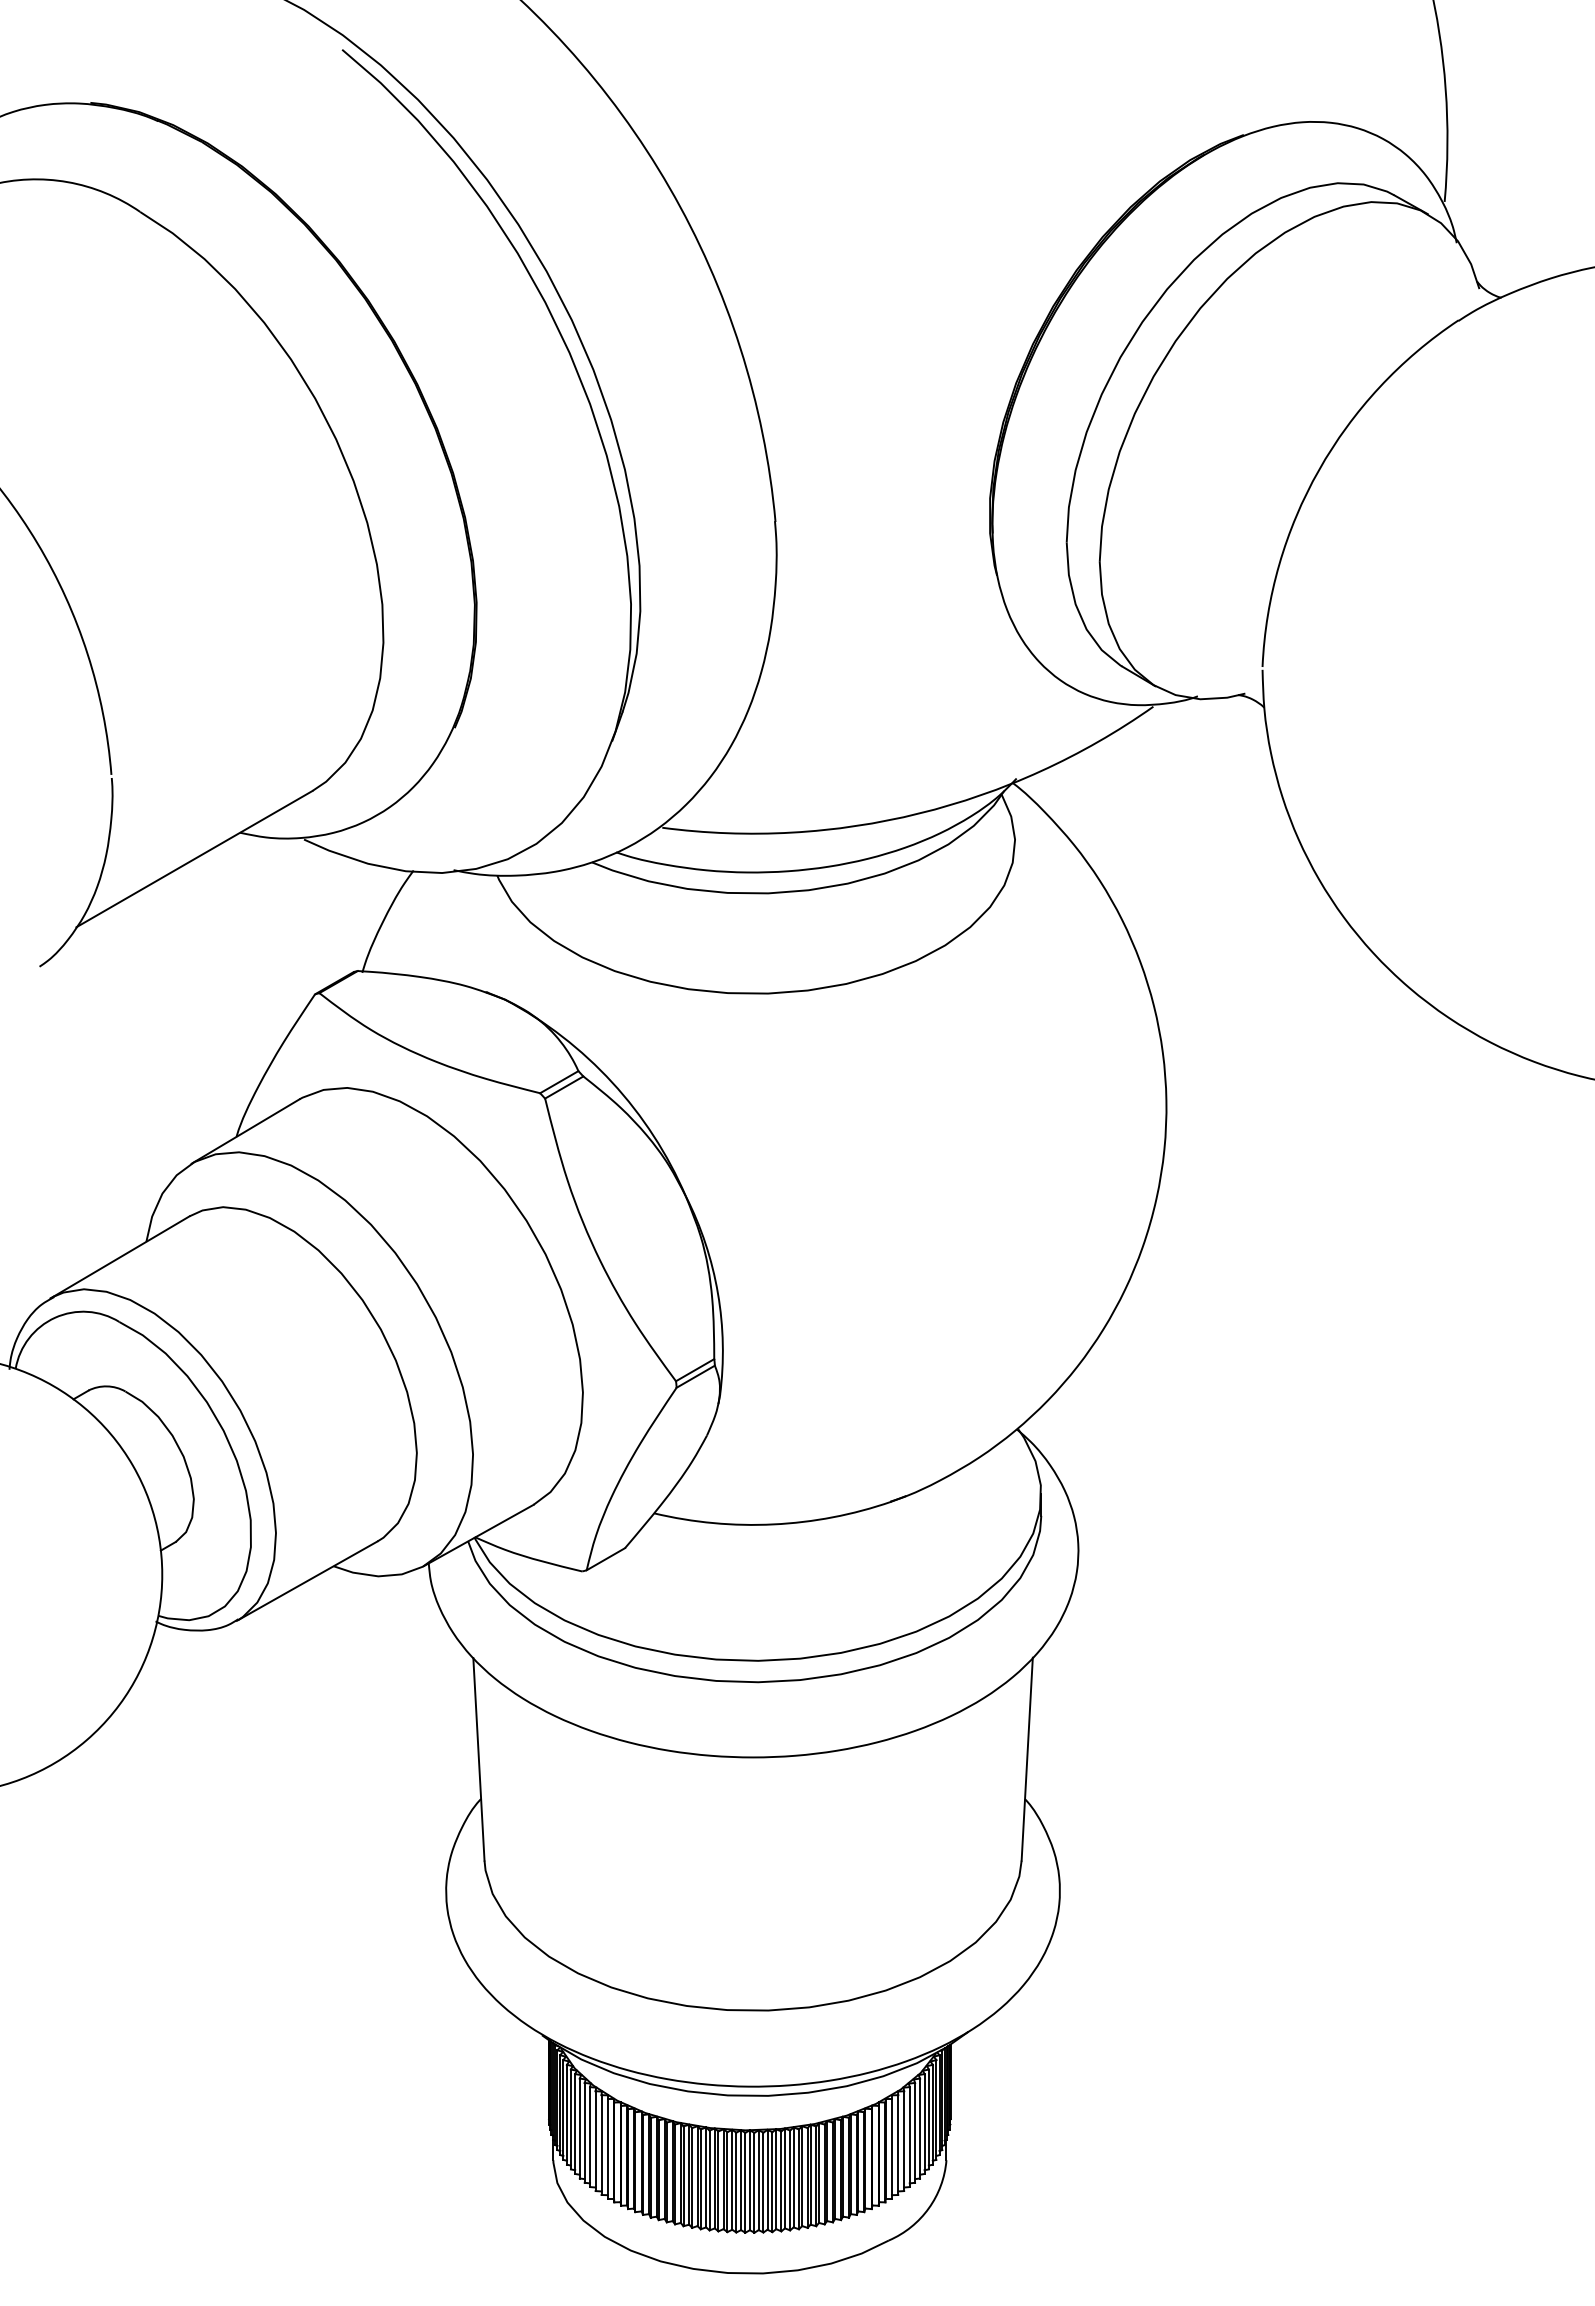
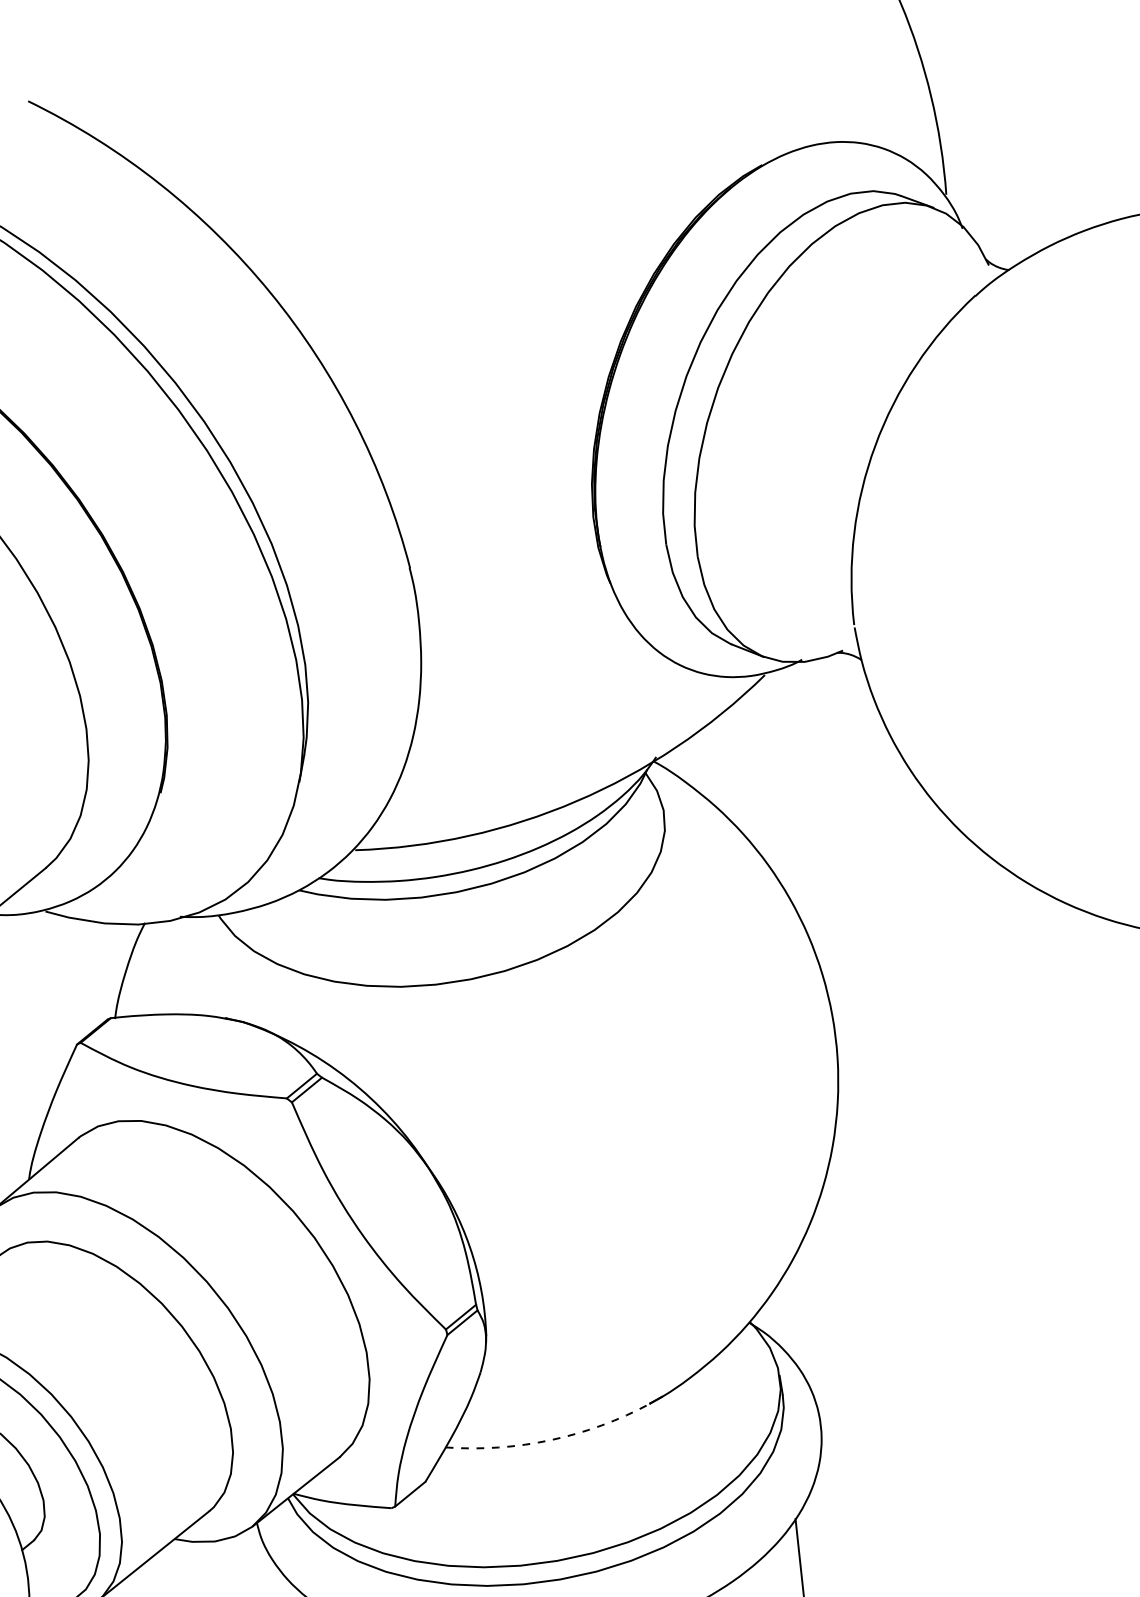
arc: (773, 1524) -> (551, 1440), solid -> dashed

